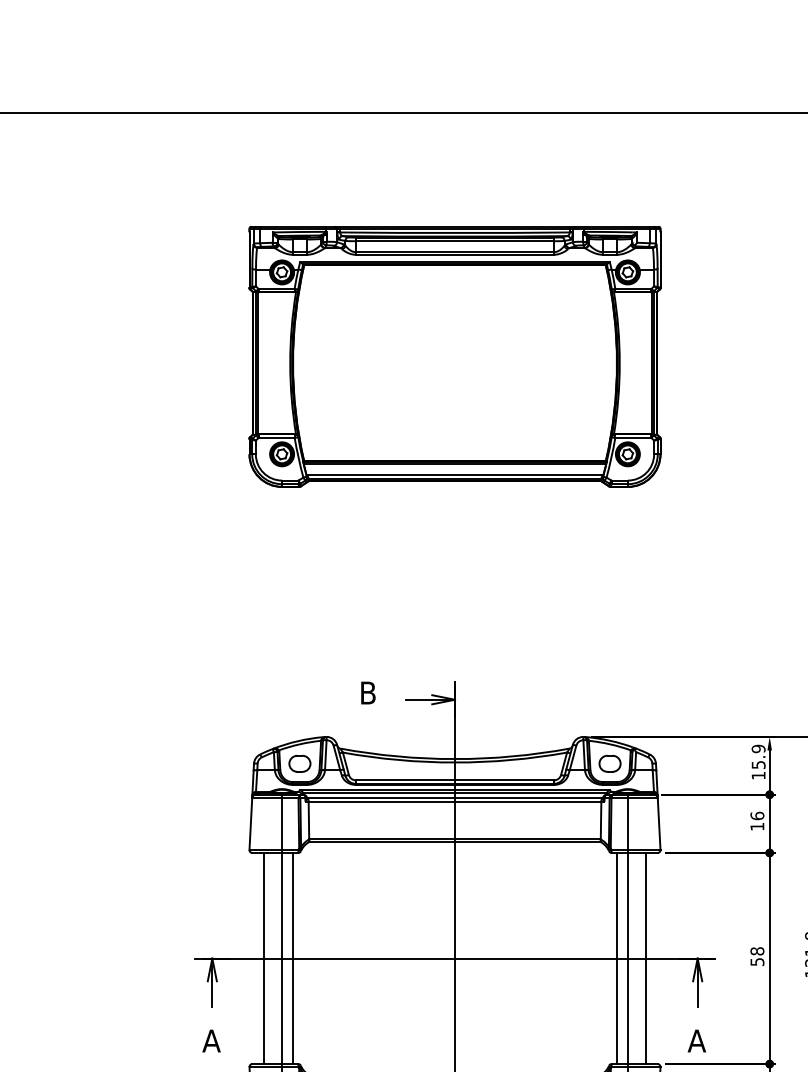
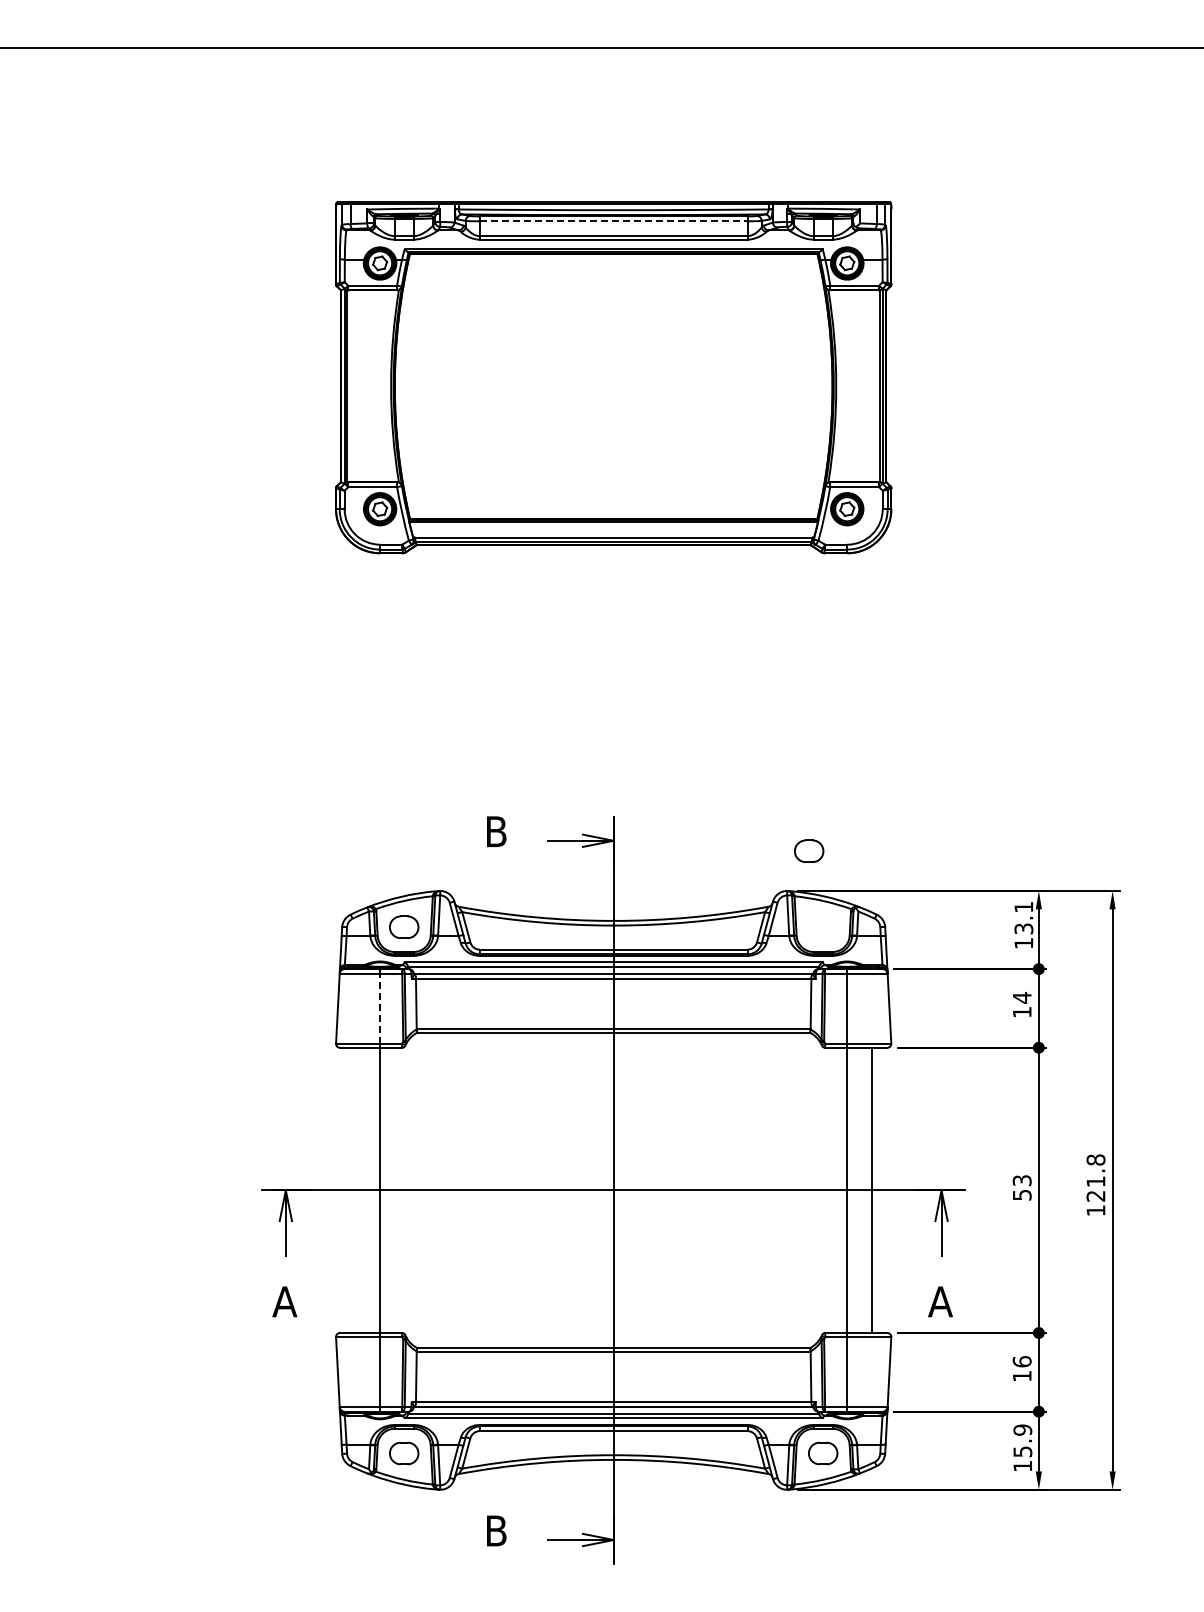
line: (454, 241) -> (613, 221), solid -> dashed
text: (758, 756) -> (1023, 917), 15.9 -> 13.1
part: (610, 763) -> (809, 850), moved
text: (756, 815) -> (1021, 997), 16 -> 14
line: (282, 823) -> (380, 1008), solid -> dashed
text: (756, 951) -> (1021, 1180), 58 -> 53
line: (263, 958) -> (355, 1190), removed
line: (292, 958) -> (394, 1190), removed
line: (616, 958) -> (832, 1190), removed

